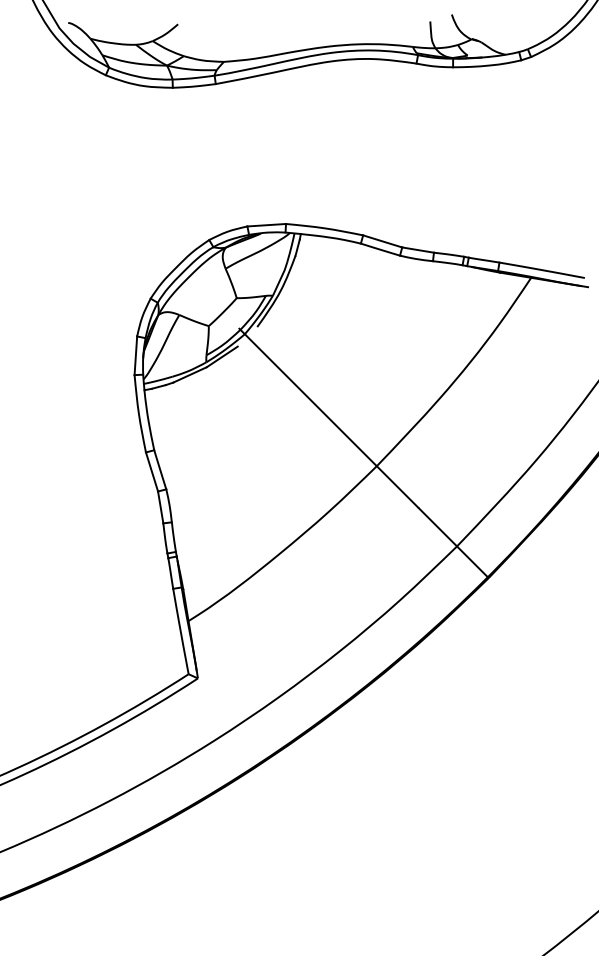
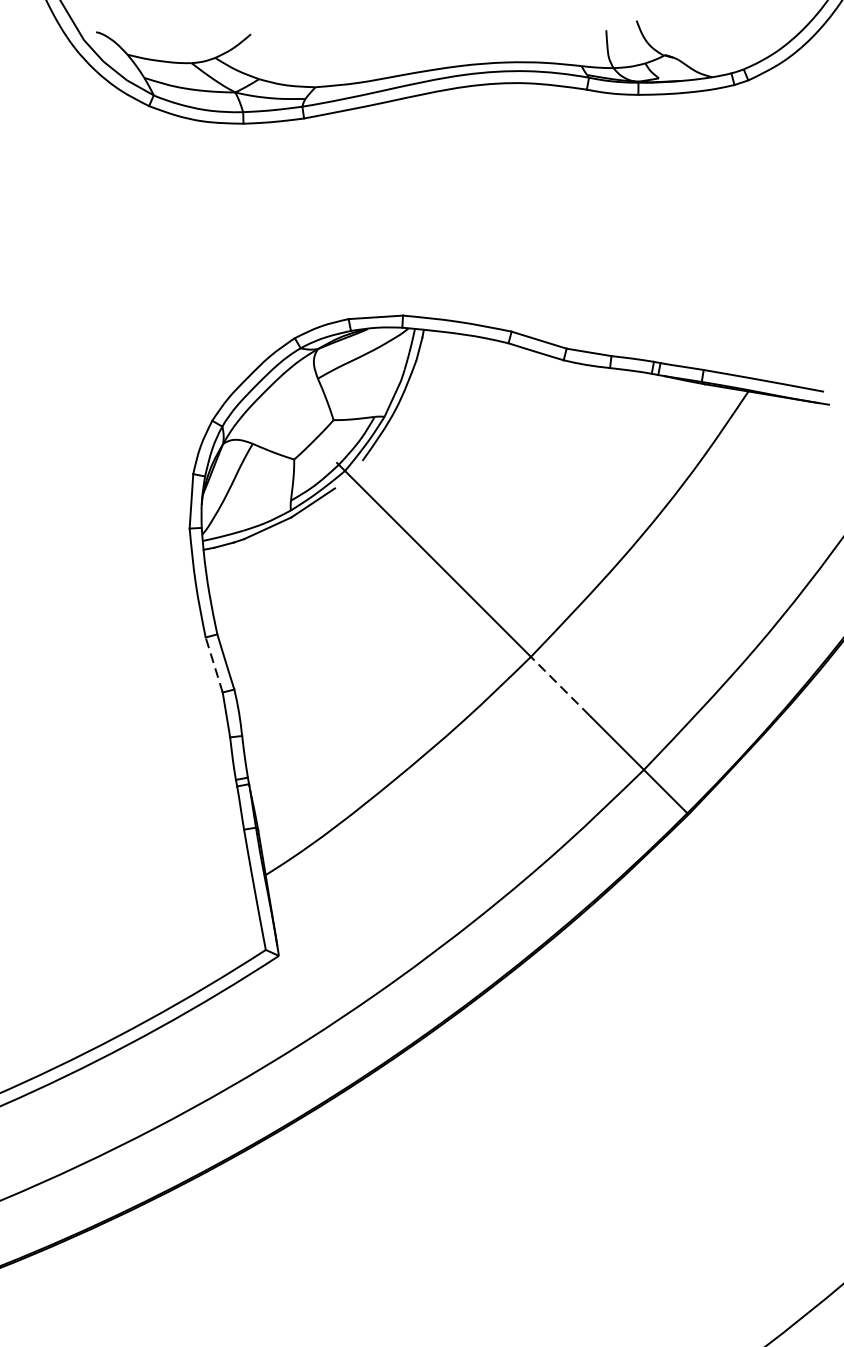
line: (151, 471) -> (213, 664), solid -> dashed
line: (397, 486) -> (560, 685), solid -> dashed

